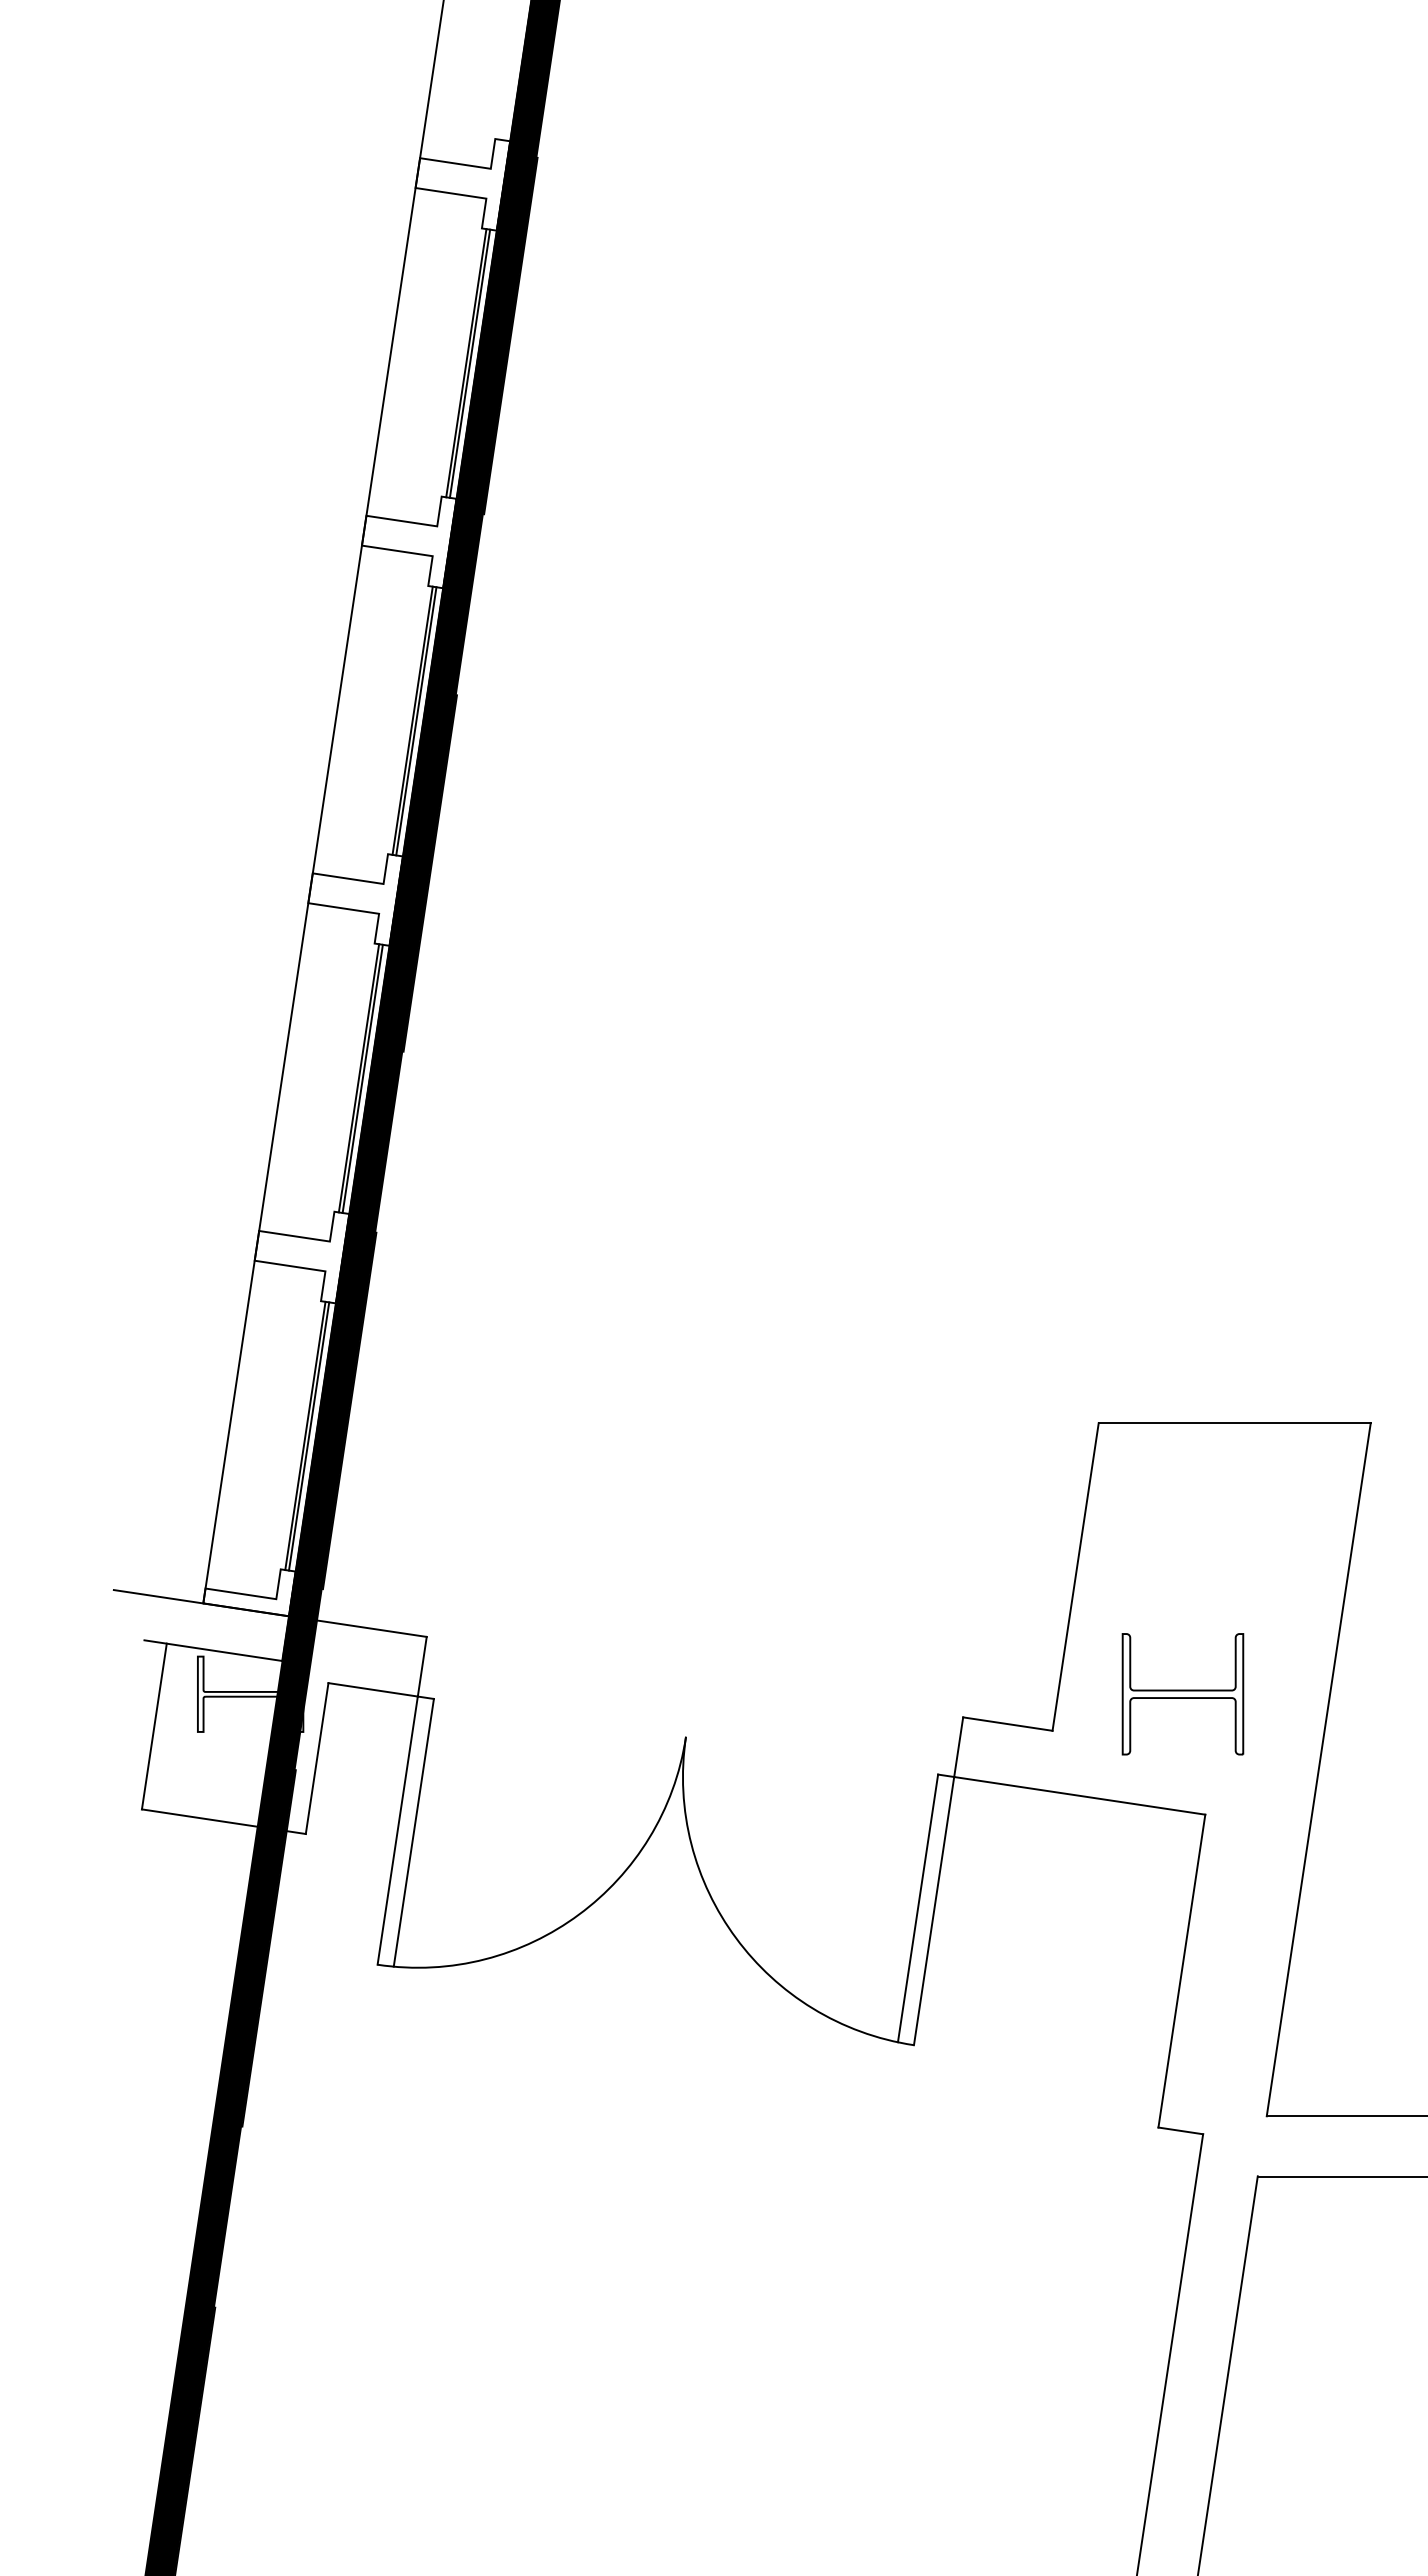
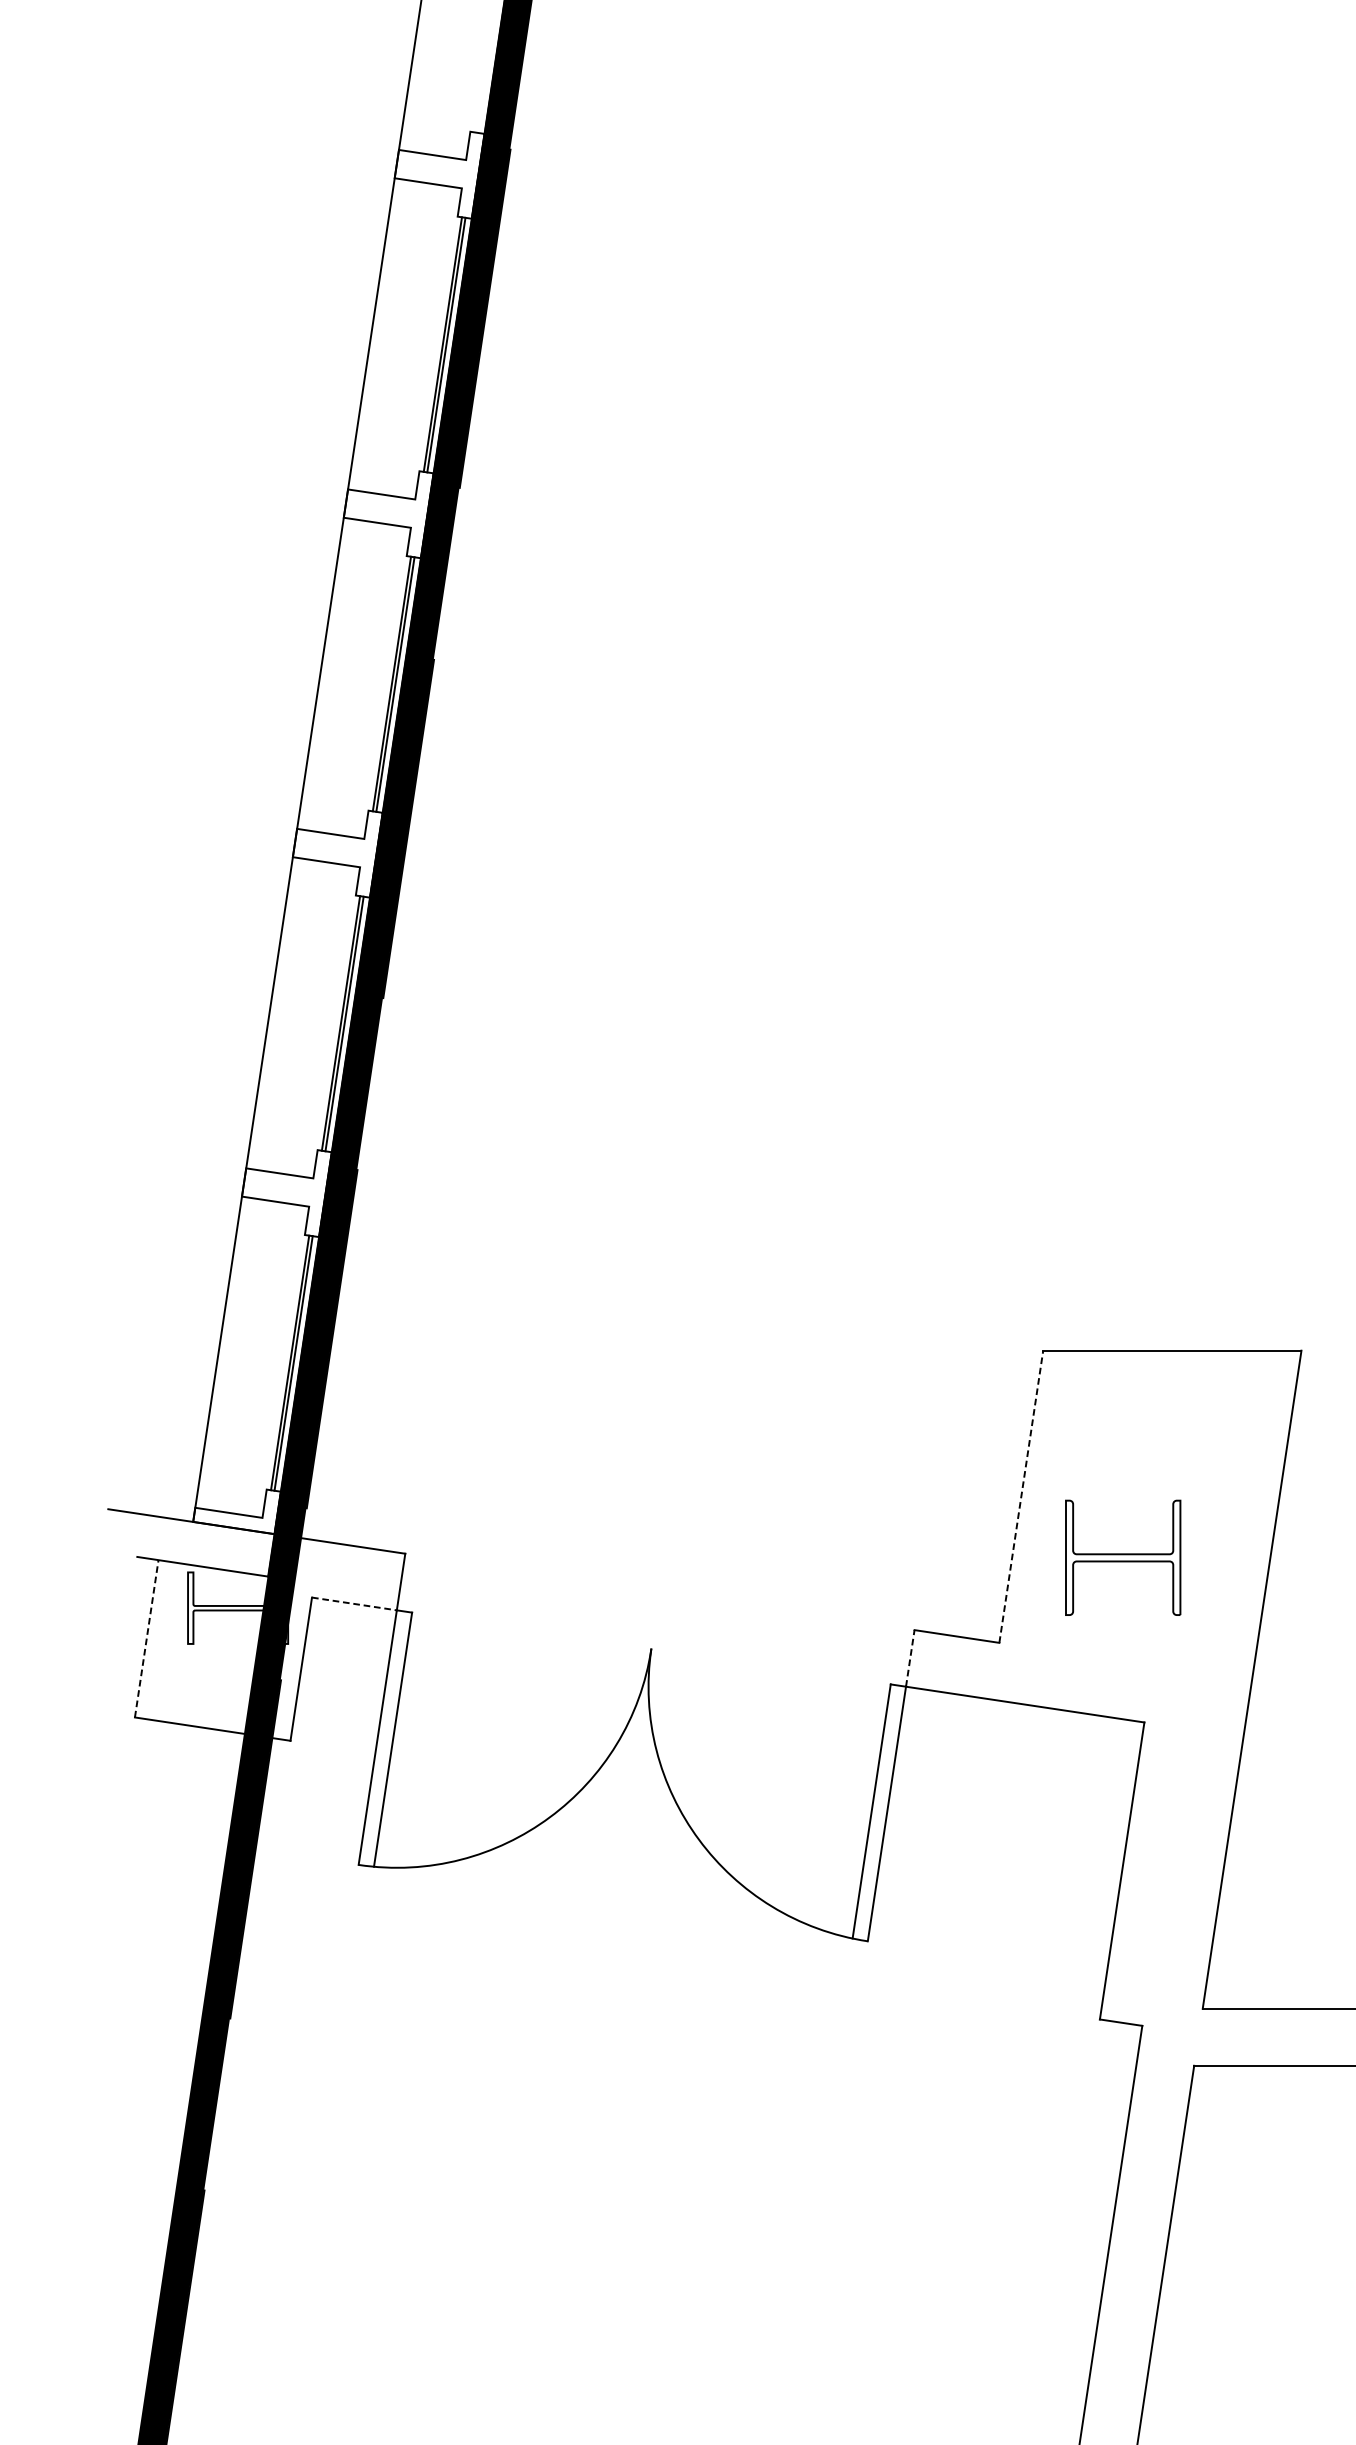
line: (1075, 1576) -> (1021, 1496), solid -> dashed
line: (373, 1689) -> (354, 1603), solid -> dashed
part: (1182, 1694) -> (1122, 1558), moved
line: (154, 1726) -> (146, 1638), solid -> dashed
line: (958, 1746) -> (910, 1657), solid -> dashed

